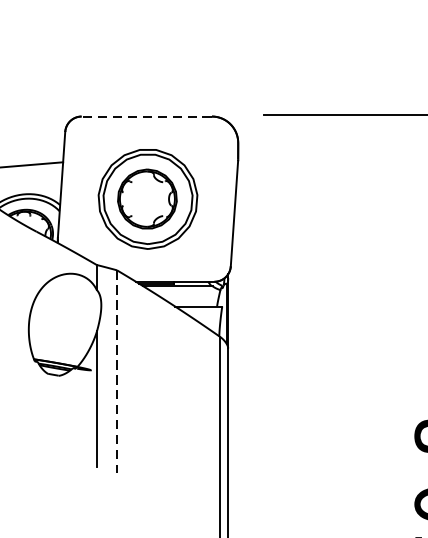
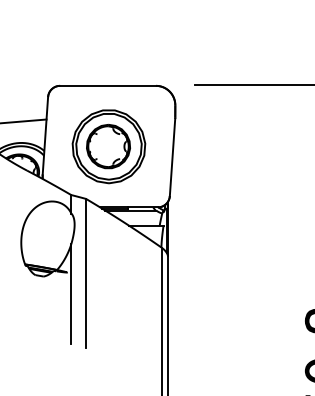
line: (147, 116) -> (108, 85), dashed -> solid
line: (117, 371) -> (86, 273), dashed -> solid

